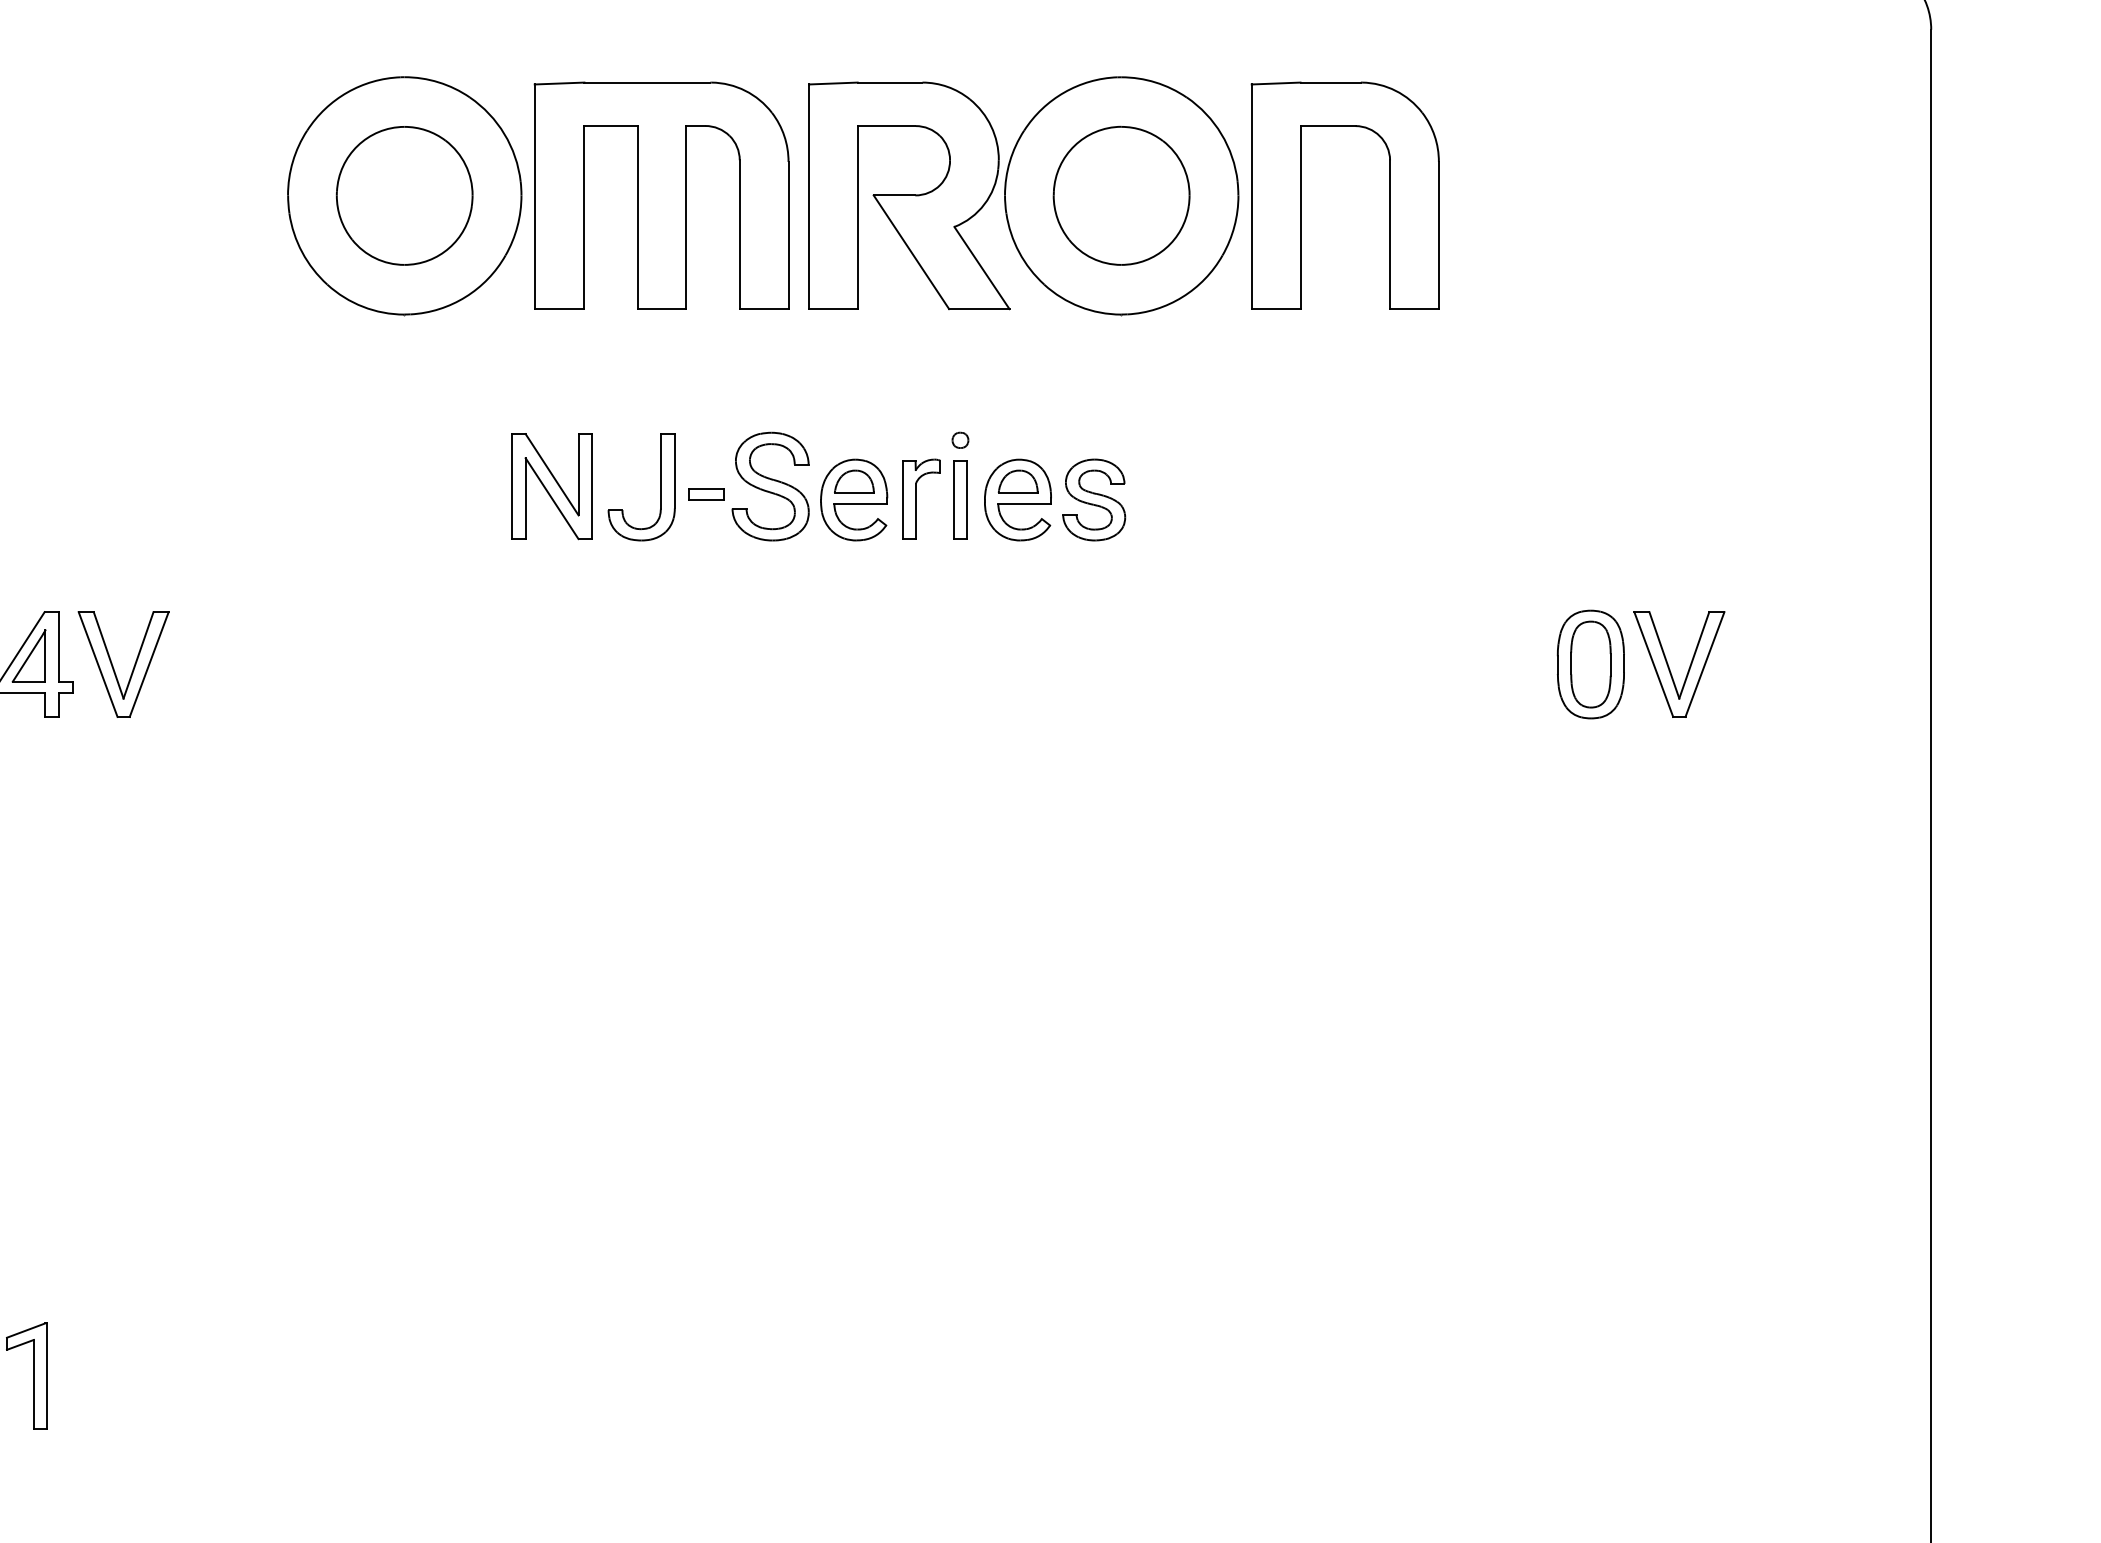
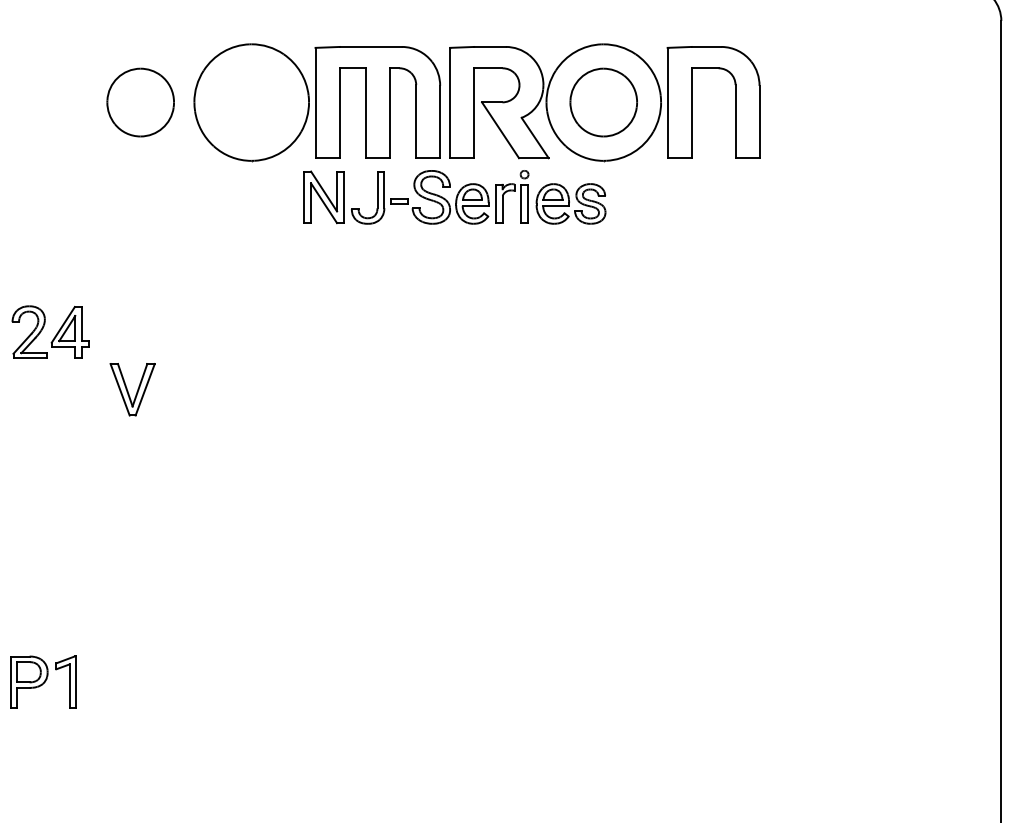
part: (404, 195) -> (140, 102), moved
part: (817, 486) -> (454, 197), moved
part: (123, 664) -> (132, 389), moved
part: (1640, 664) -> (858, 332), removed

